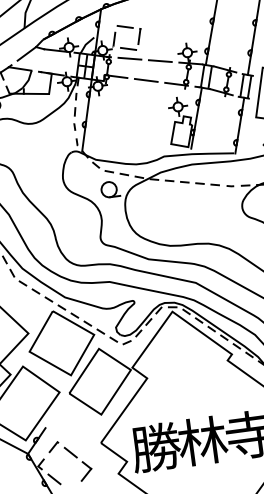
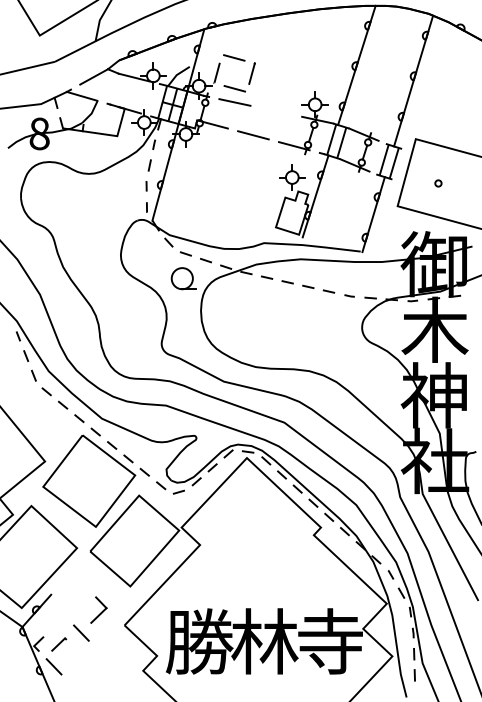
line: (159, 61) -> (275, 111), removed
line: (54, 447) -> (59, 644), moved
part: (85, 470) -> (98, 609), moved

